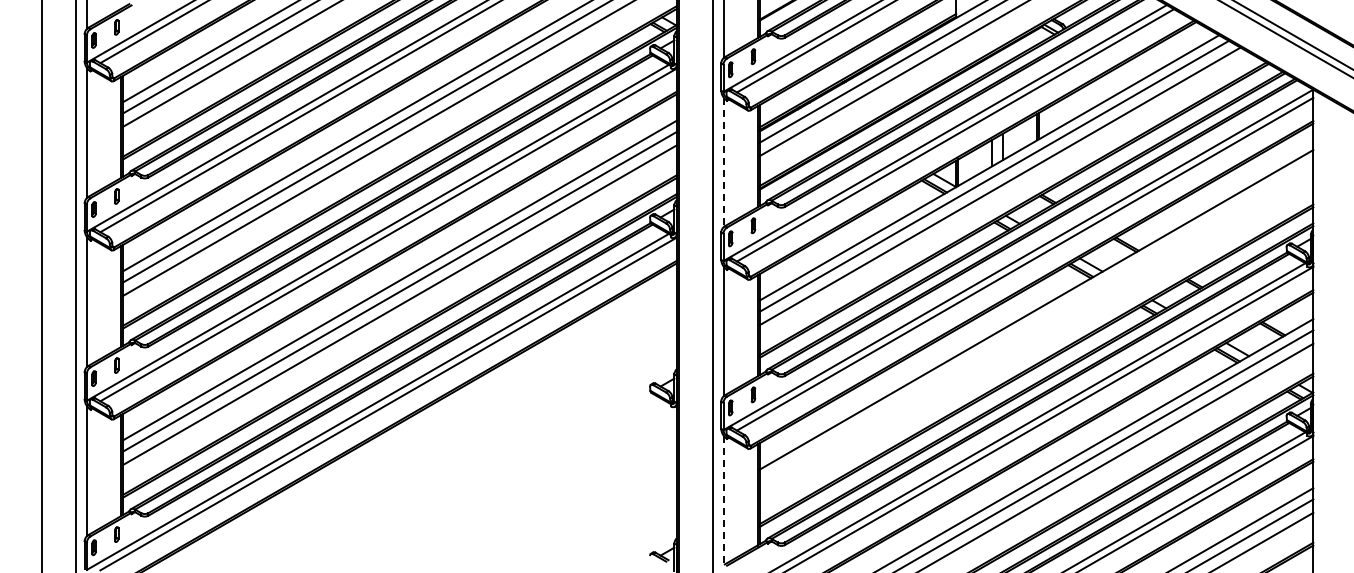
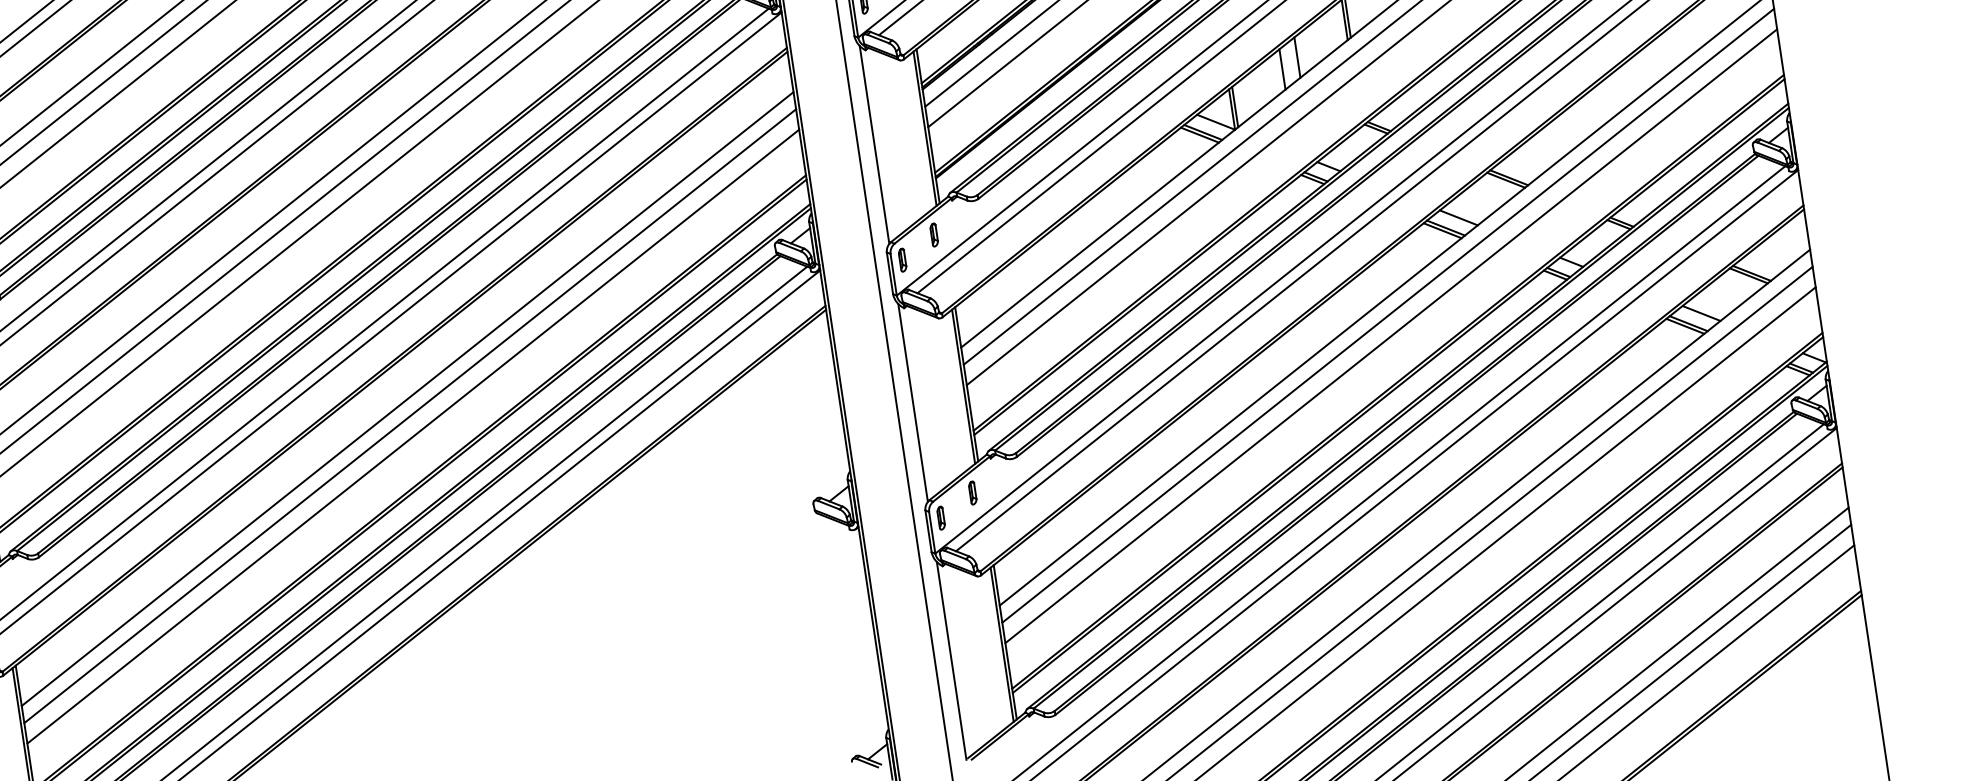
line: (723, 162) -> (874, 145), dashed -> solid
line: (1036, 320) -> (1387, 314), added
line: (1036, 334) -> (1391, 336), added
line: (723, 500) -> (951, 660), dashed -> solid

